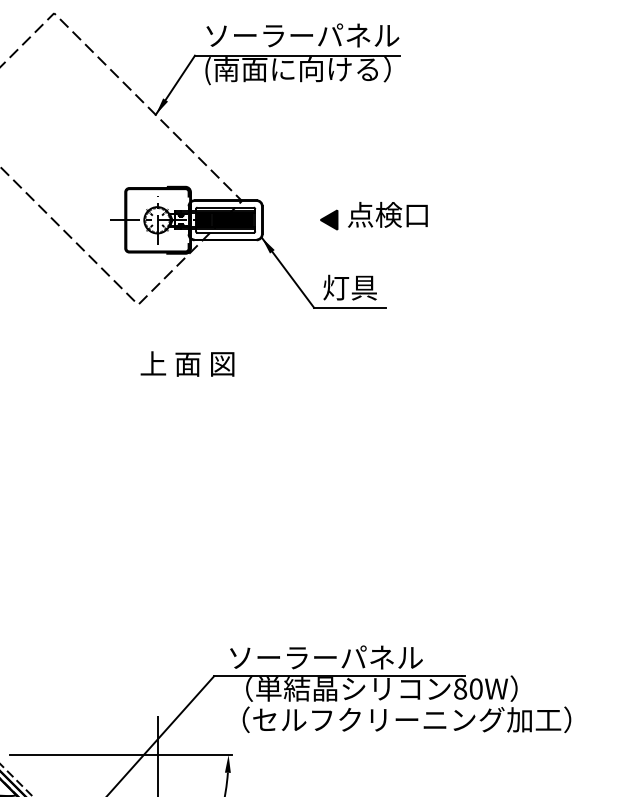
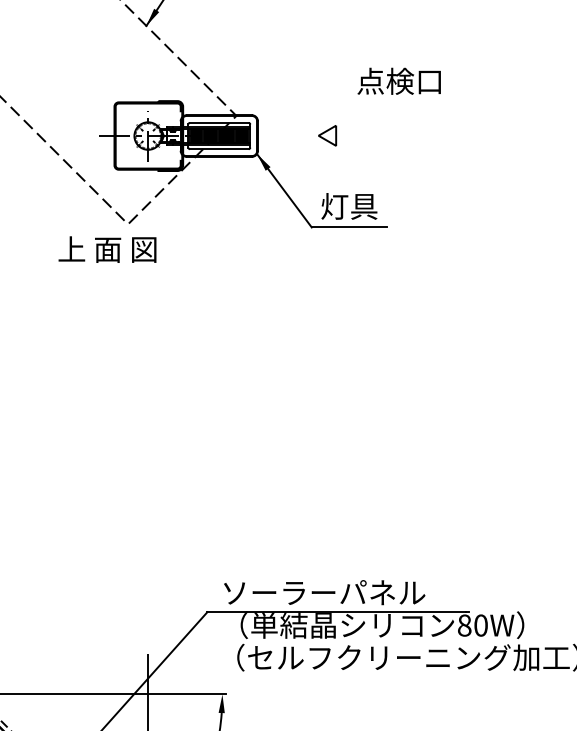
text: (387, 214) -> (398, 80), moved
fill: (328, 219) -> (326, 135), removed
text: (187, 363) -> (107, 249), moved

